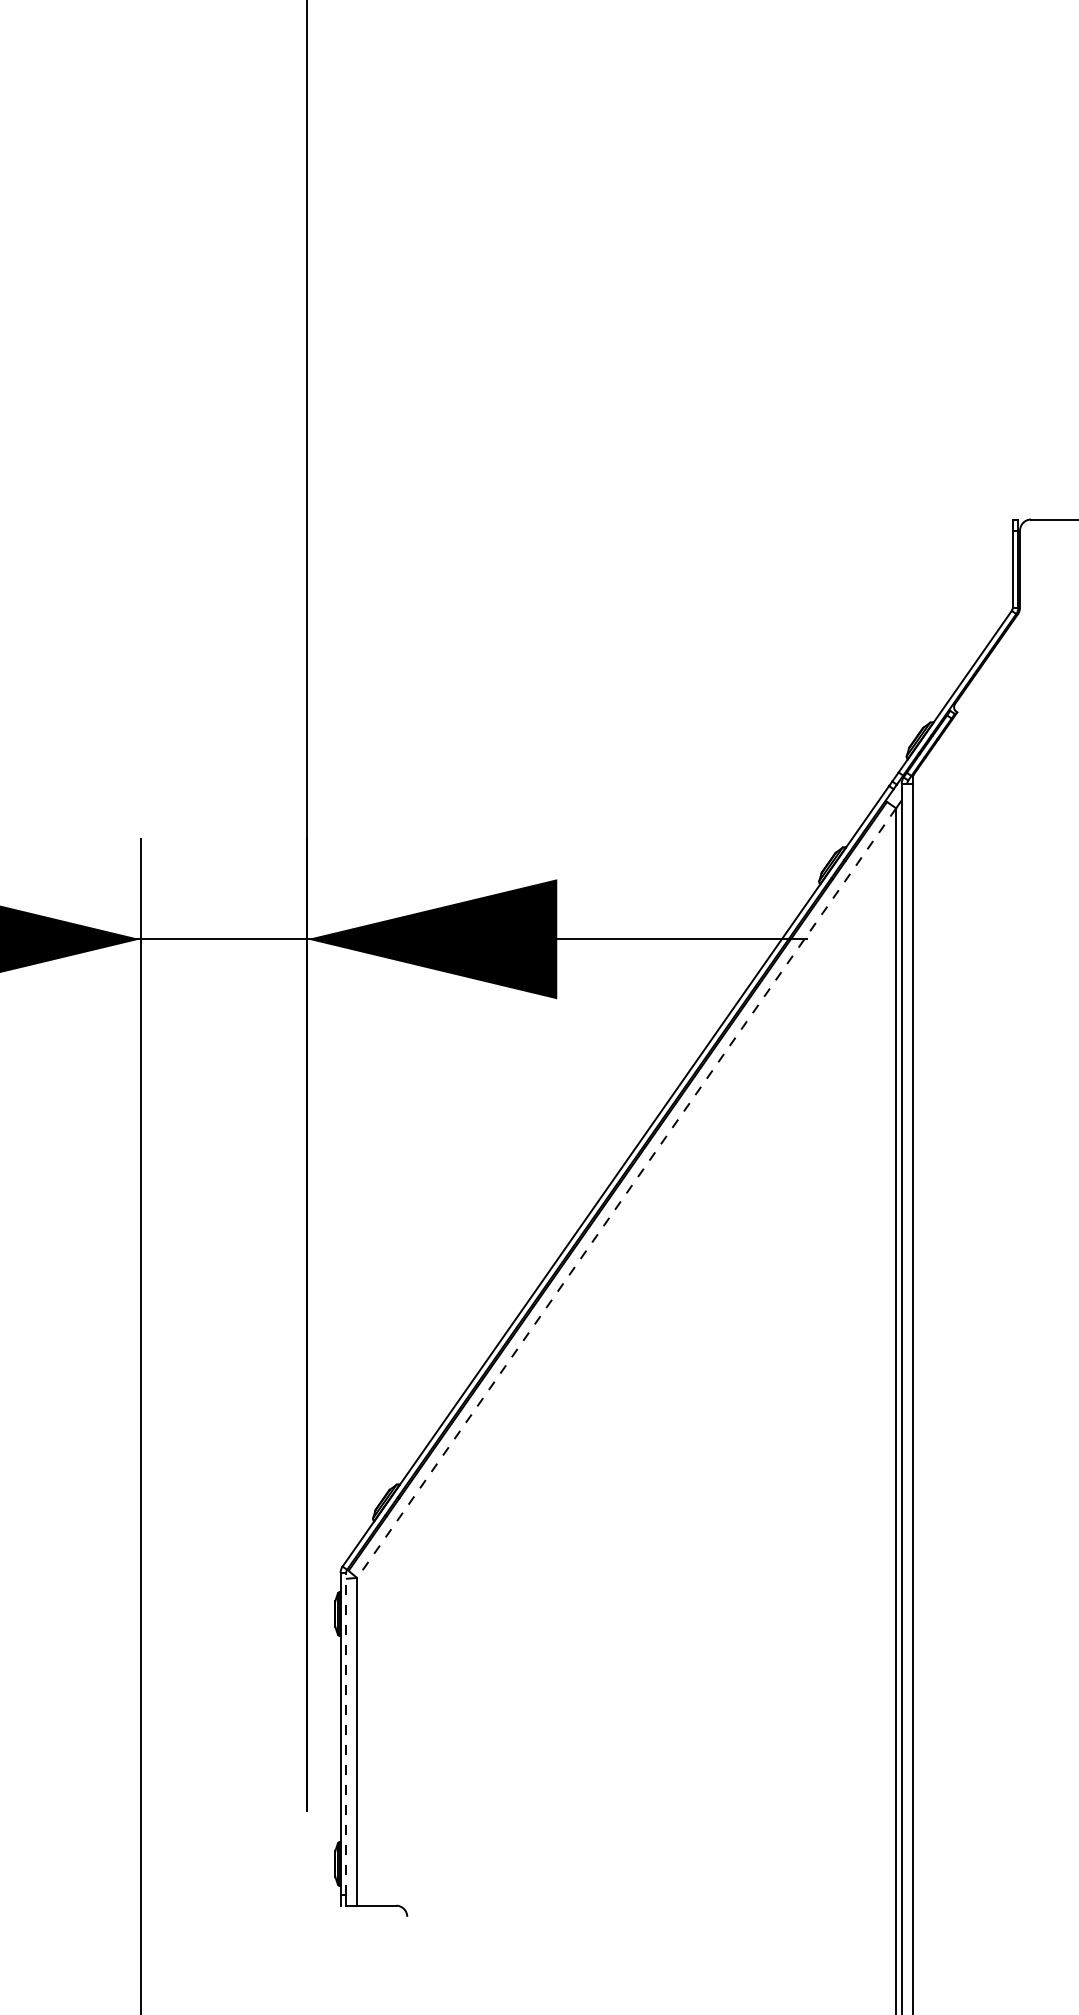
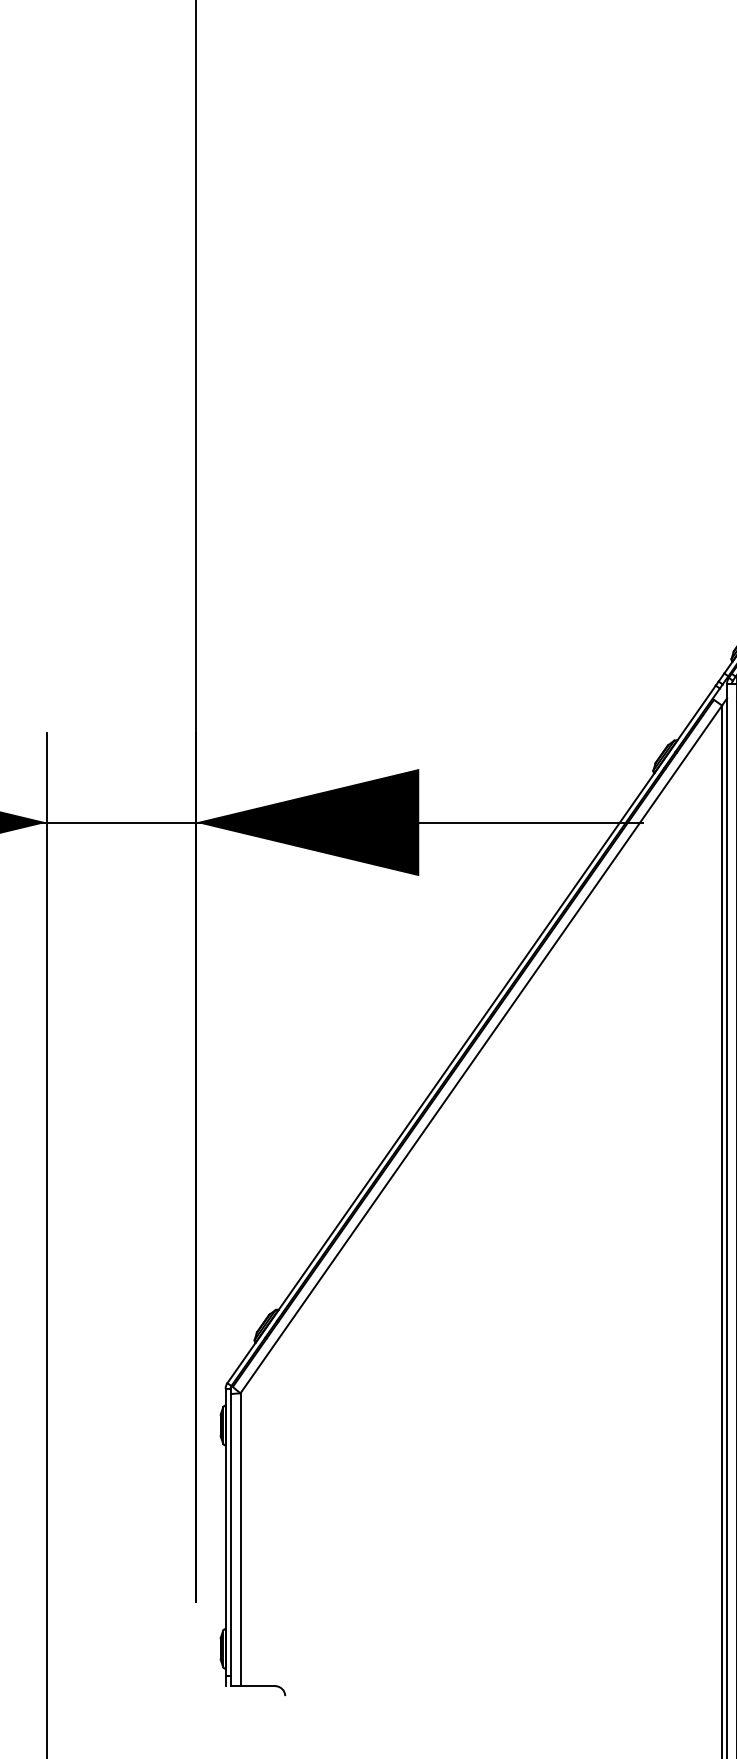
line: (626, 1193) -> (481, 1049), dashed -> solid
line: (346, 1733) -> (230, 1532), dashed -> solid

